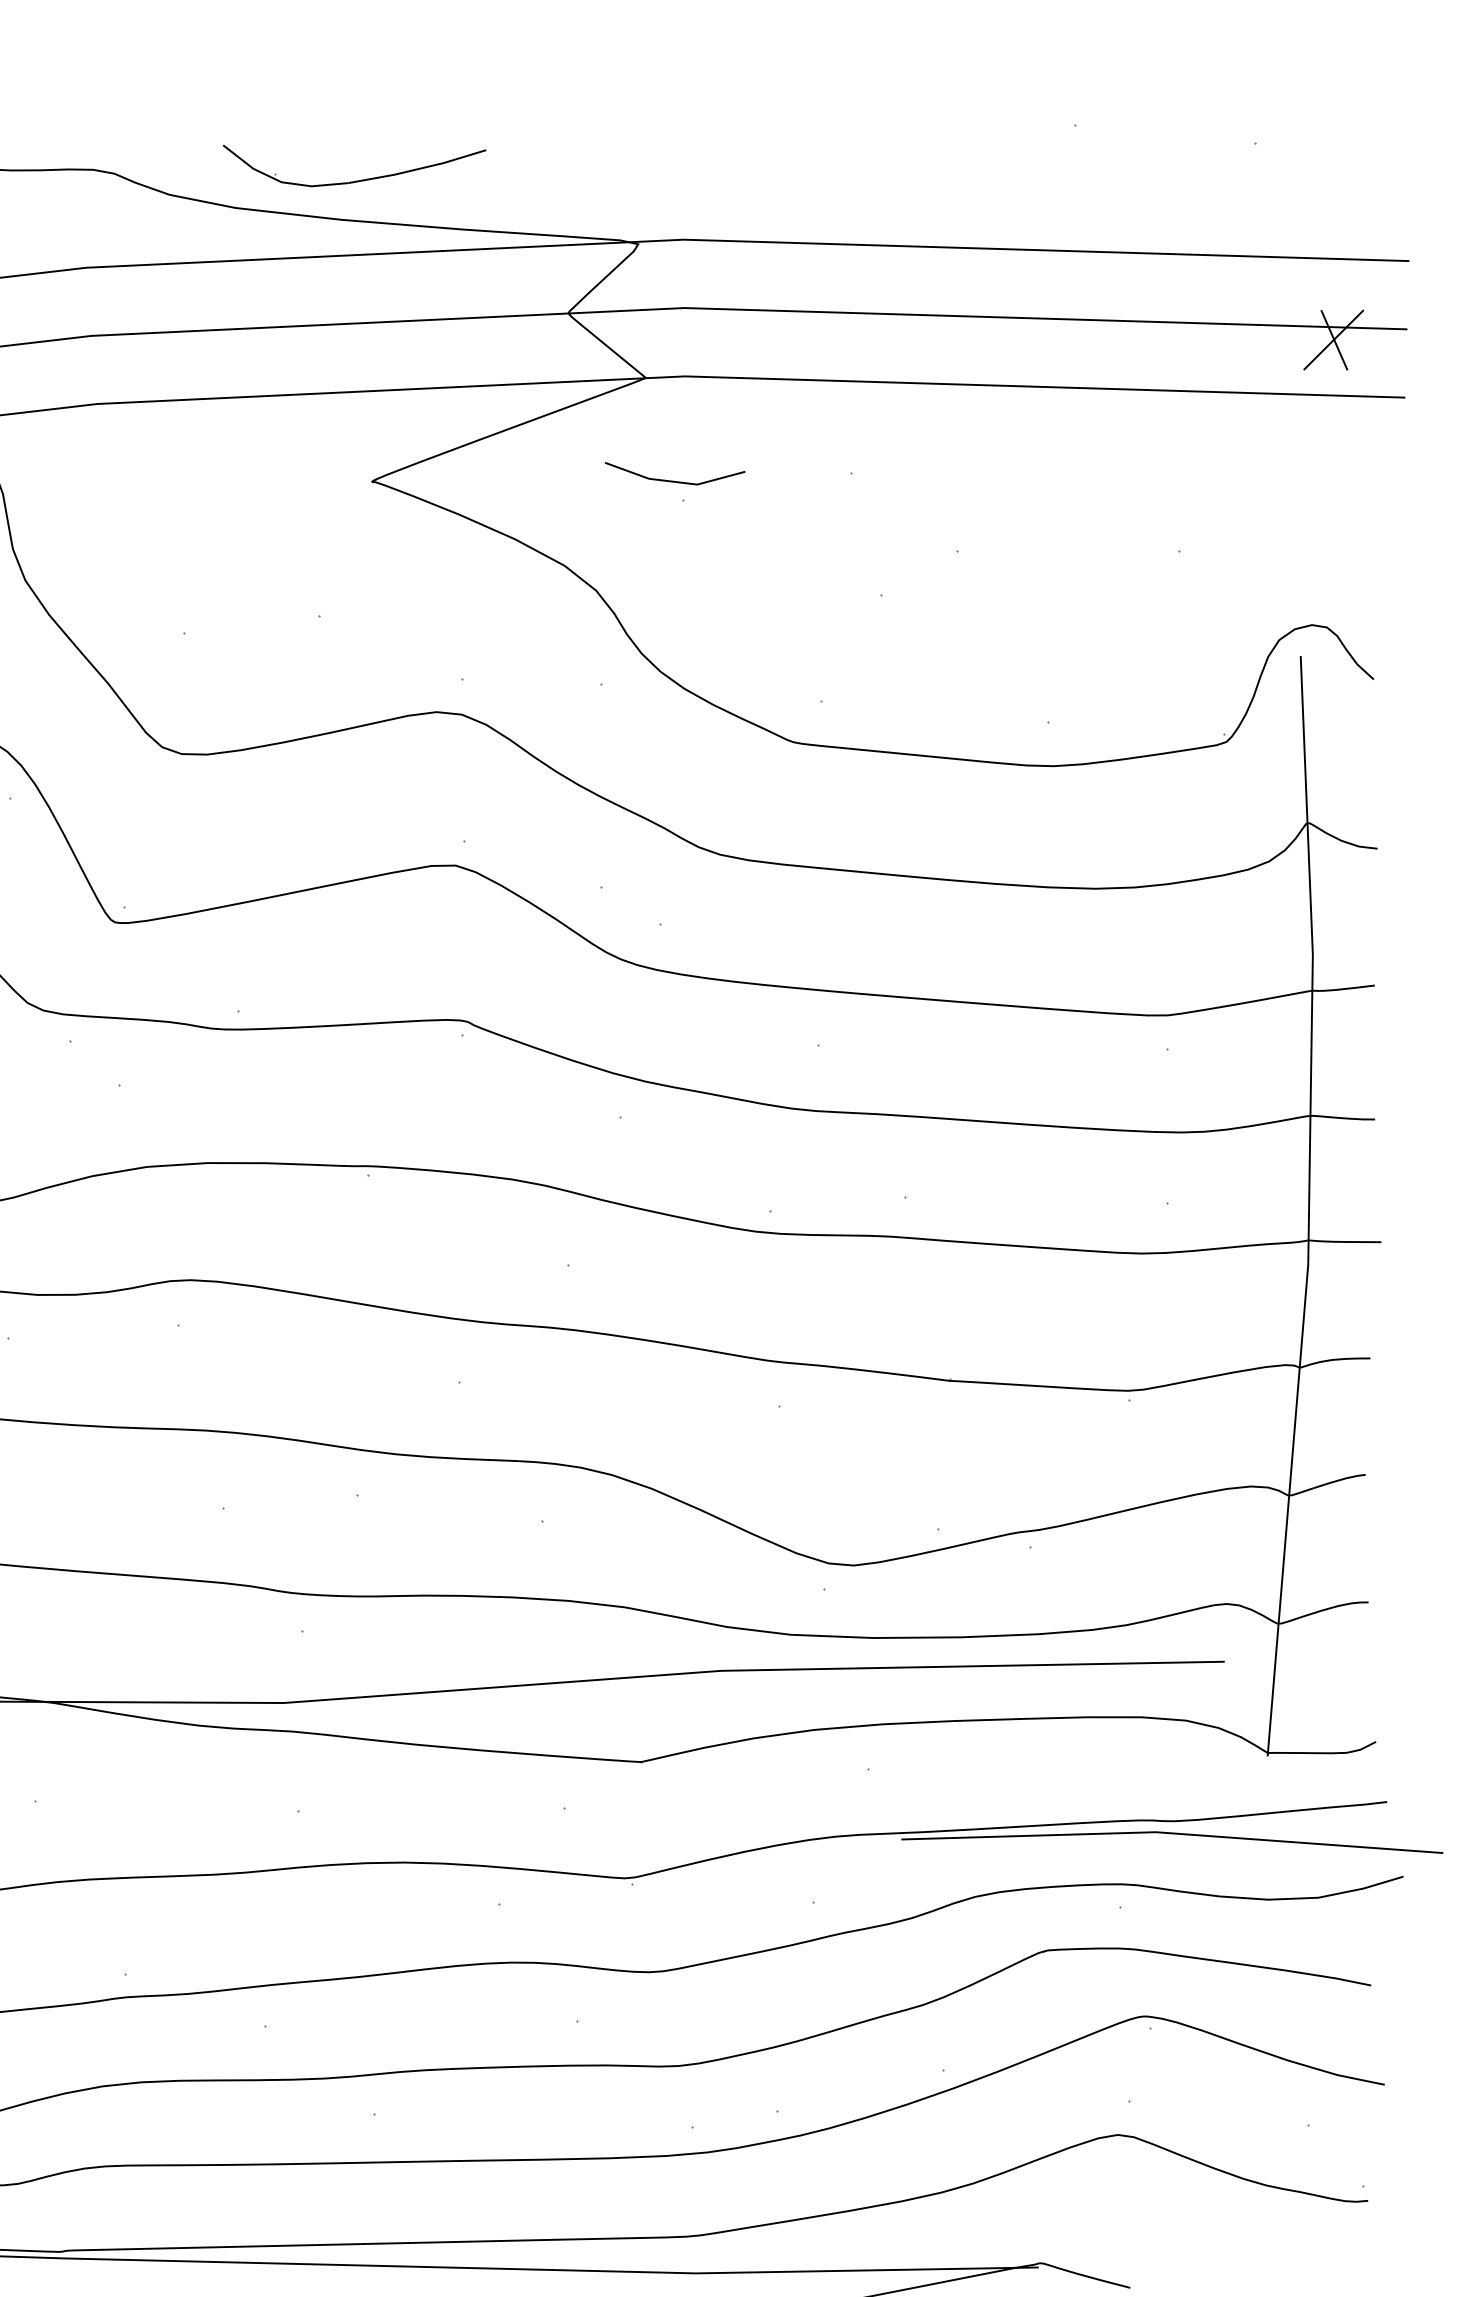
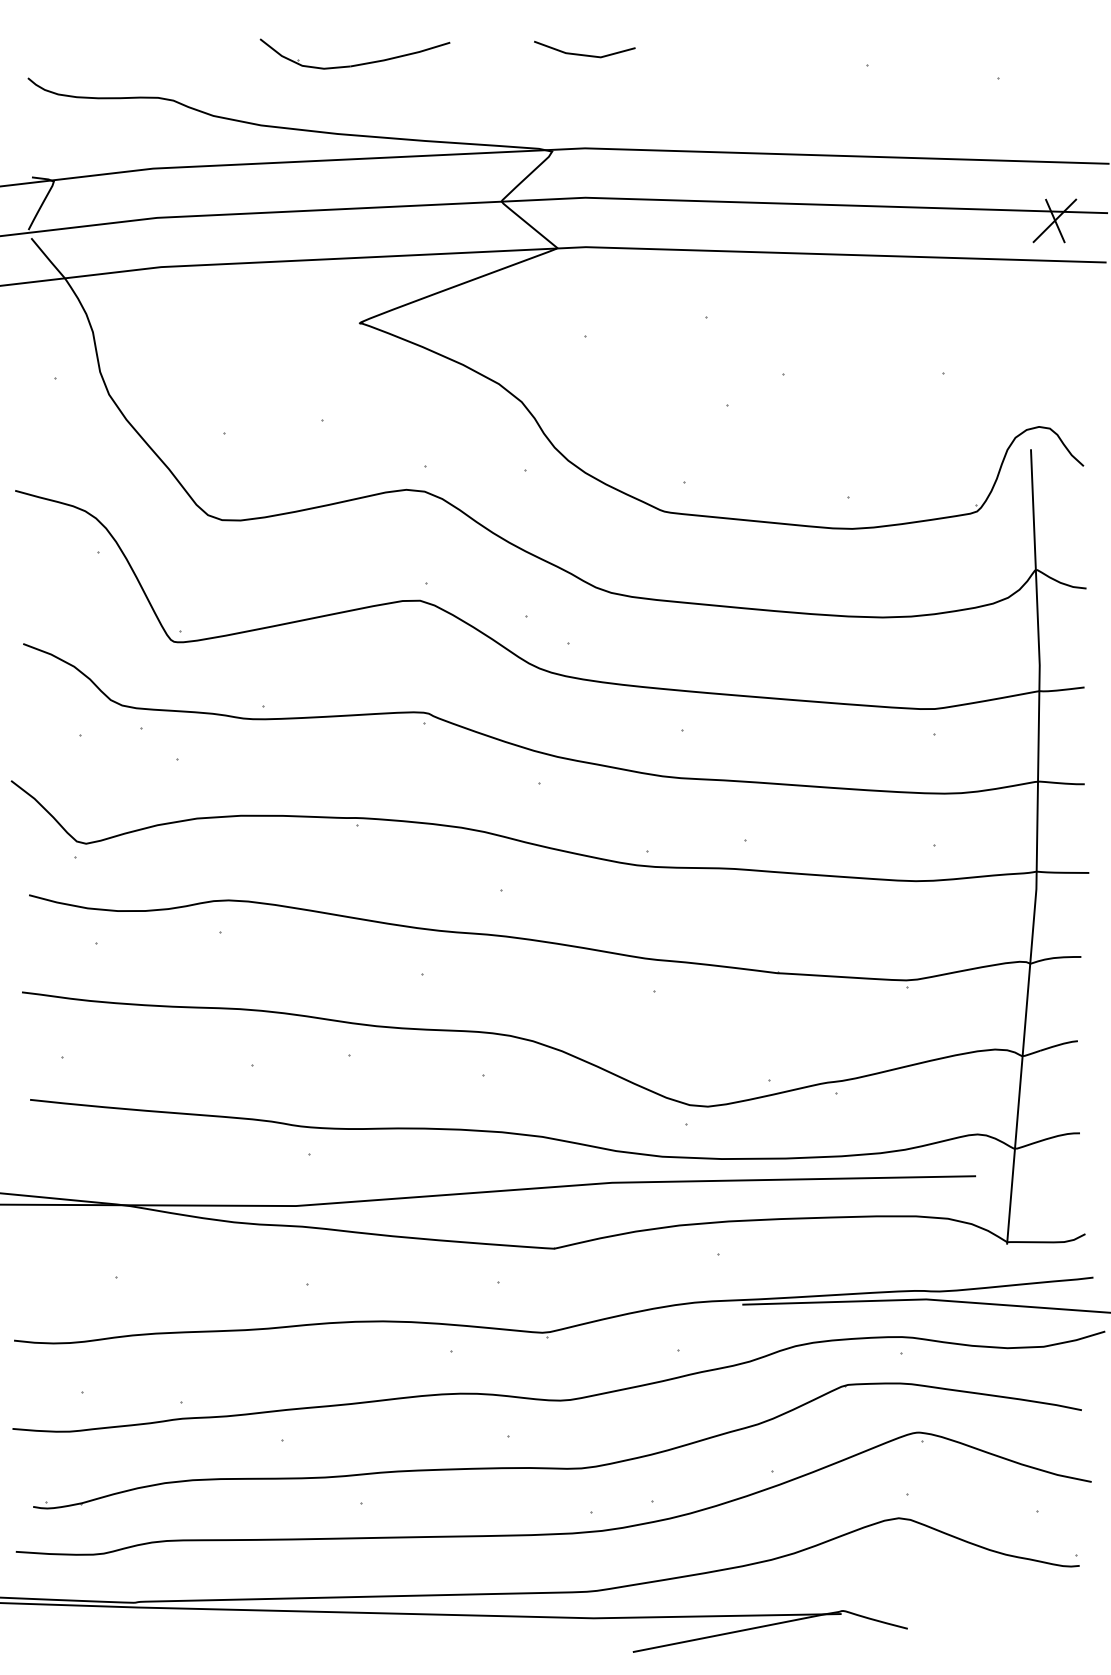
part: (353, 180) -> (354, 64), moved
line: (674, 480) -> (584, 54), moved

